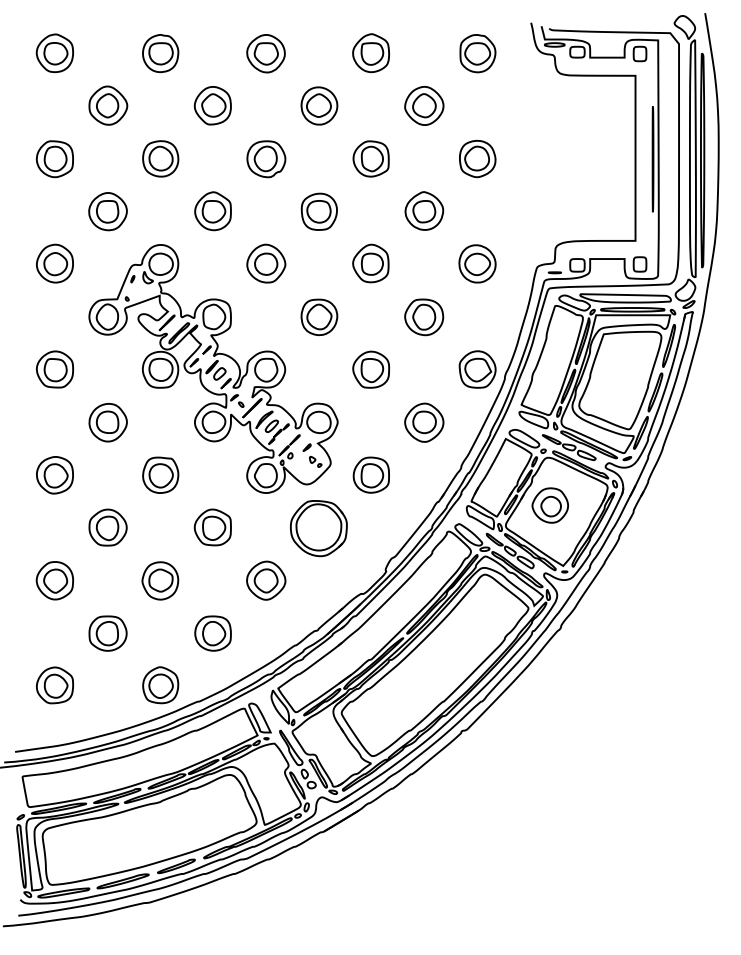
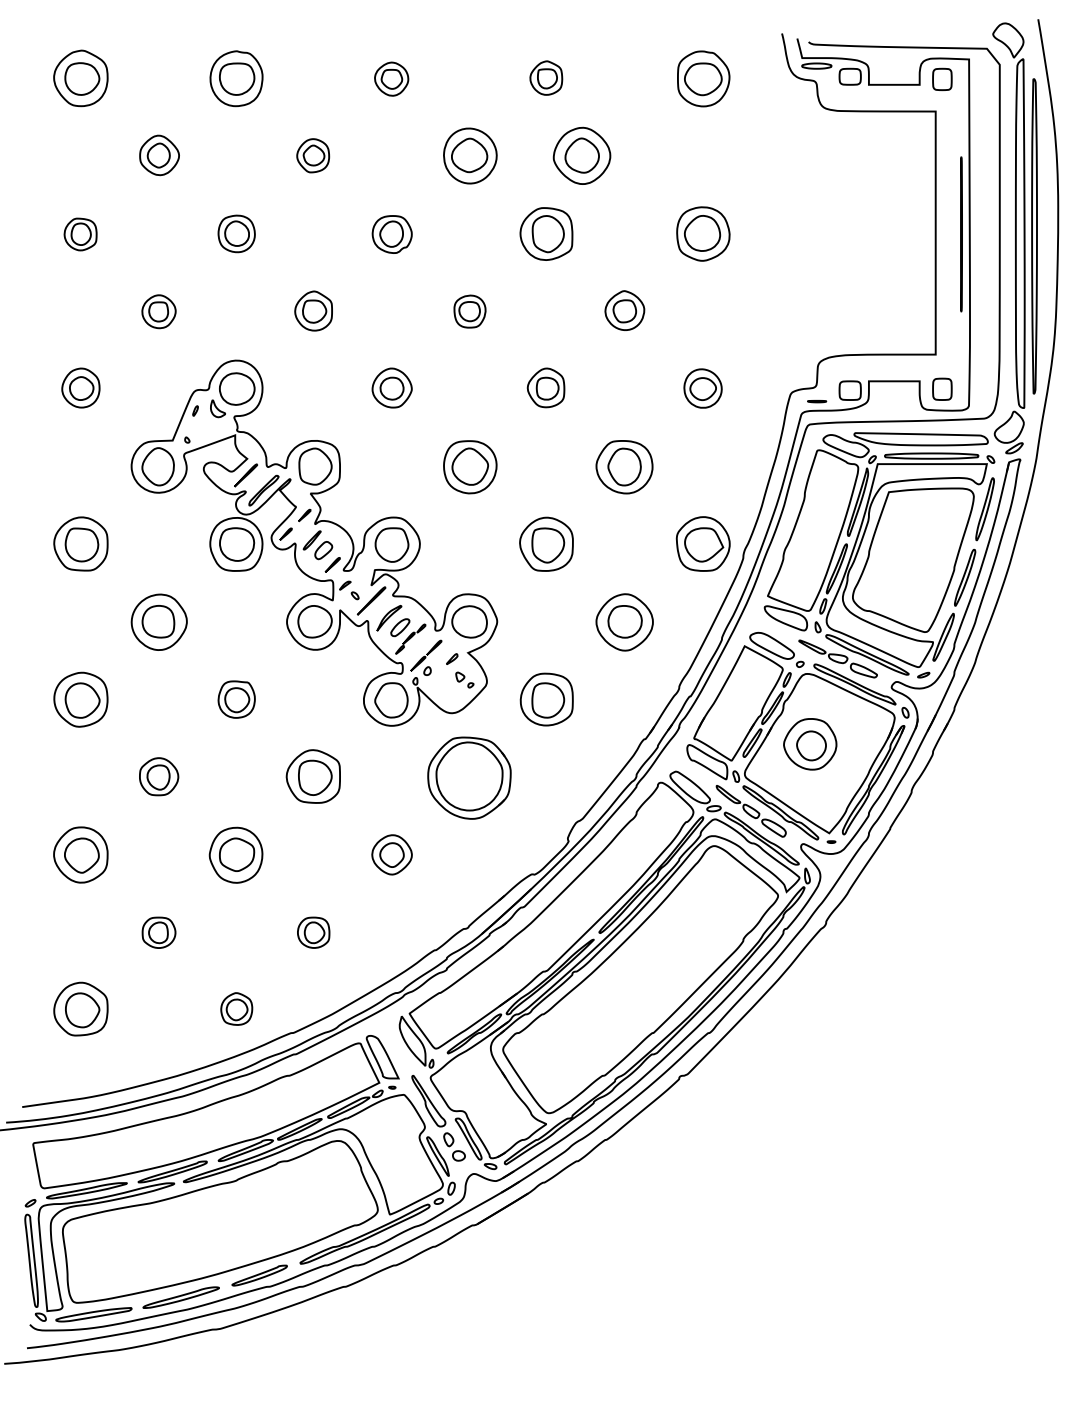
part: (370, 52) -> (545, 77), size x0.6
part: (265, 53) -> (390, 78), size x0.6
part: (108, 105) -> (159, 155), size x0.7
part: (212, 105) -> (312, 155), size x0.6
part: (424, 105) -> (582, 155), moved
part: (160, 158) -> (236, 233), size x0.7
part: (54, 159) -> (80, 234), size x0.6
part: (266, 159) -> (392, 234), size x0.7
part: (424, 210) -> (625, 309), size x0.7
part: (107, 211) -> (158, 311), size x0.6
part: (212, 211) -> (312, 311), size x0.7
part: (318, 211) -> (468, 311), size x0.6
part: (54, 263) -> (80, 387), size x0.7
part: (266, 263) -> (392, 387), size x0.7
part: (370, 263) -> (545, 387), size x0.7
part: (477, 263) -> (703, 387), size x0.7
part: (160, 474) -> (236, 698), size x0.7
part: (107, 527) -> (158, 776), size x0.7
part: (266, 580) -> (392, 854), size x0.7
part: (107, 633) -> (158, 932), size x0.6
part: (212, 633) -> (312, 932), size x0.6
part: (160, 685) -> (236, 1009), size x0.6

